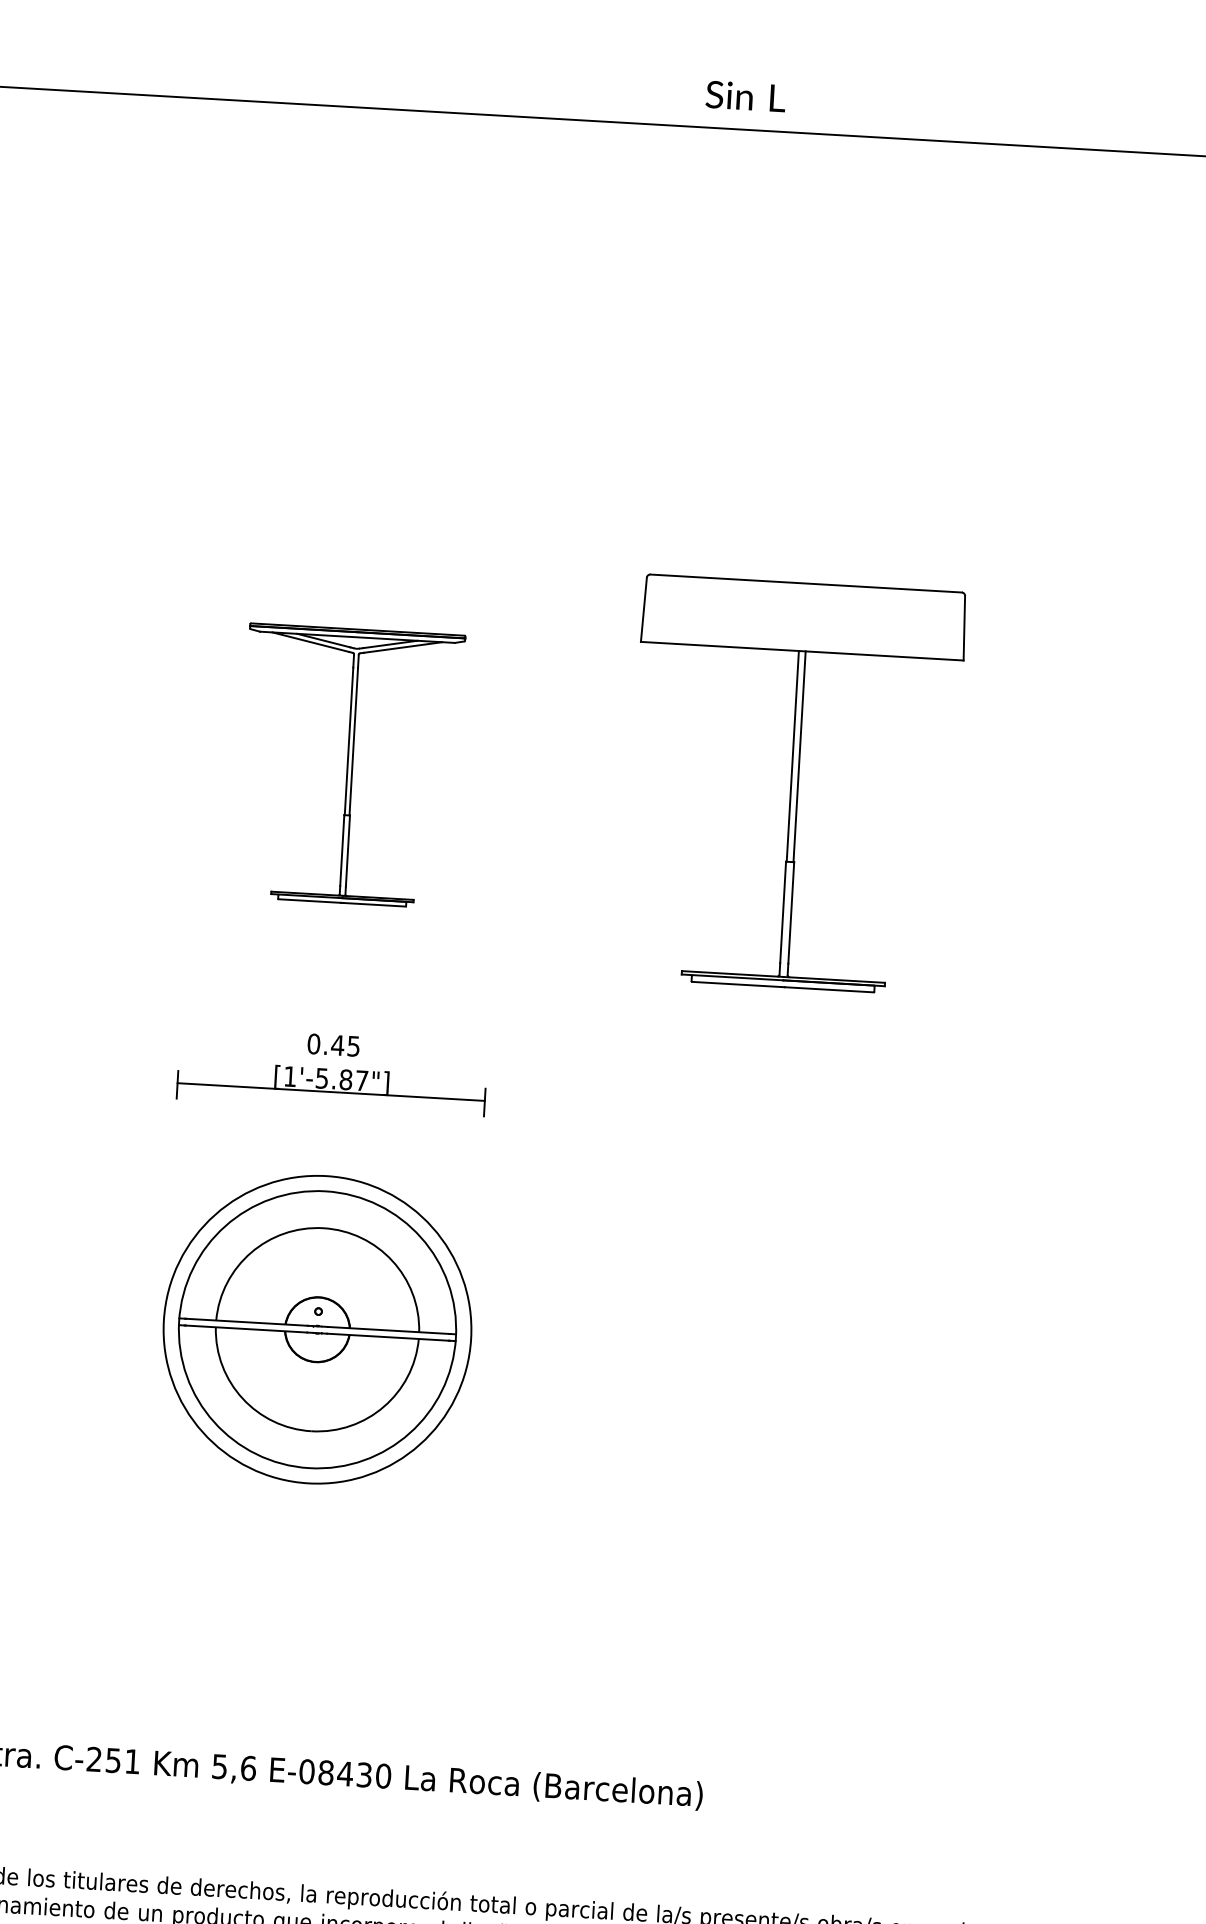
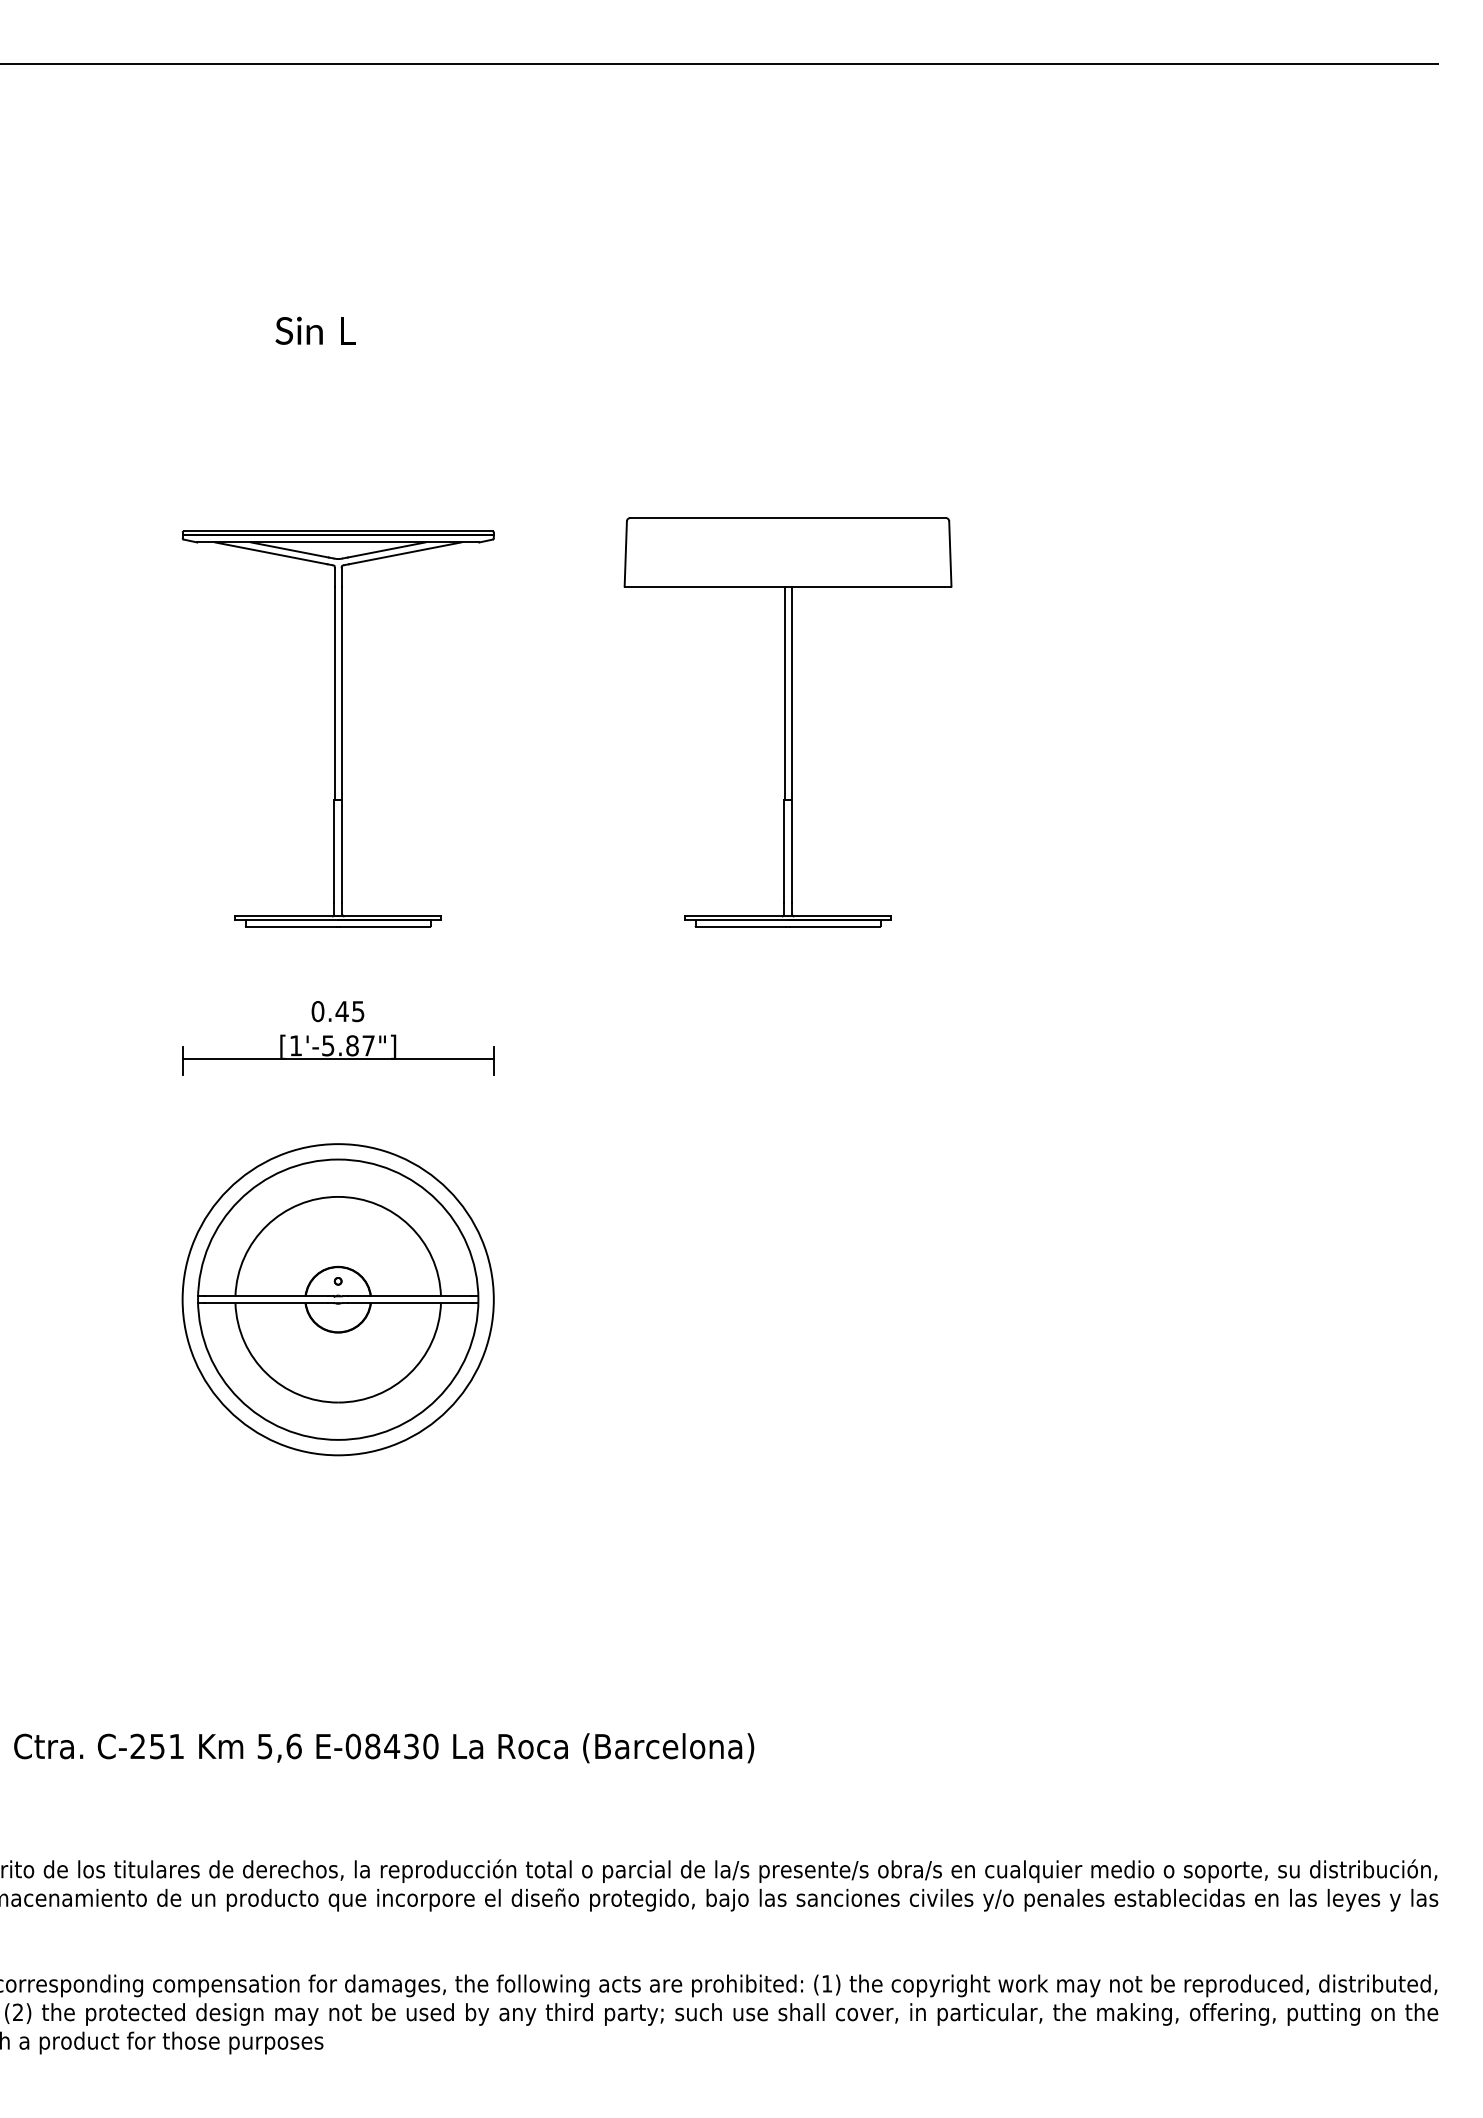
text: (745, 96) -> (315, 330), moved
part: (349, 765) -> (337, 728), size x1.43

